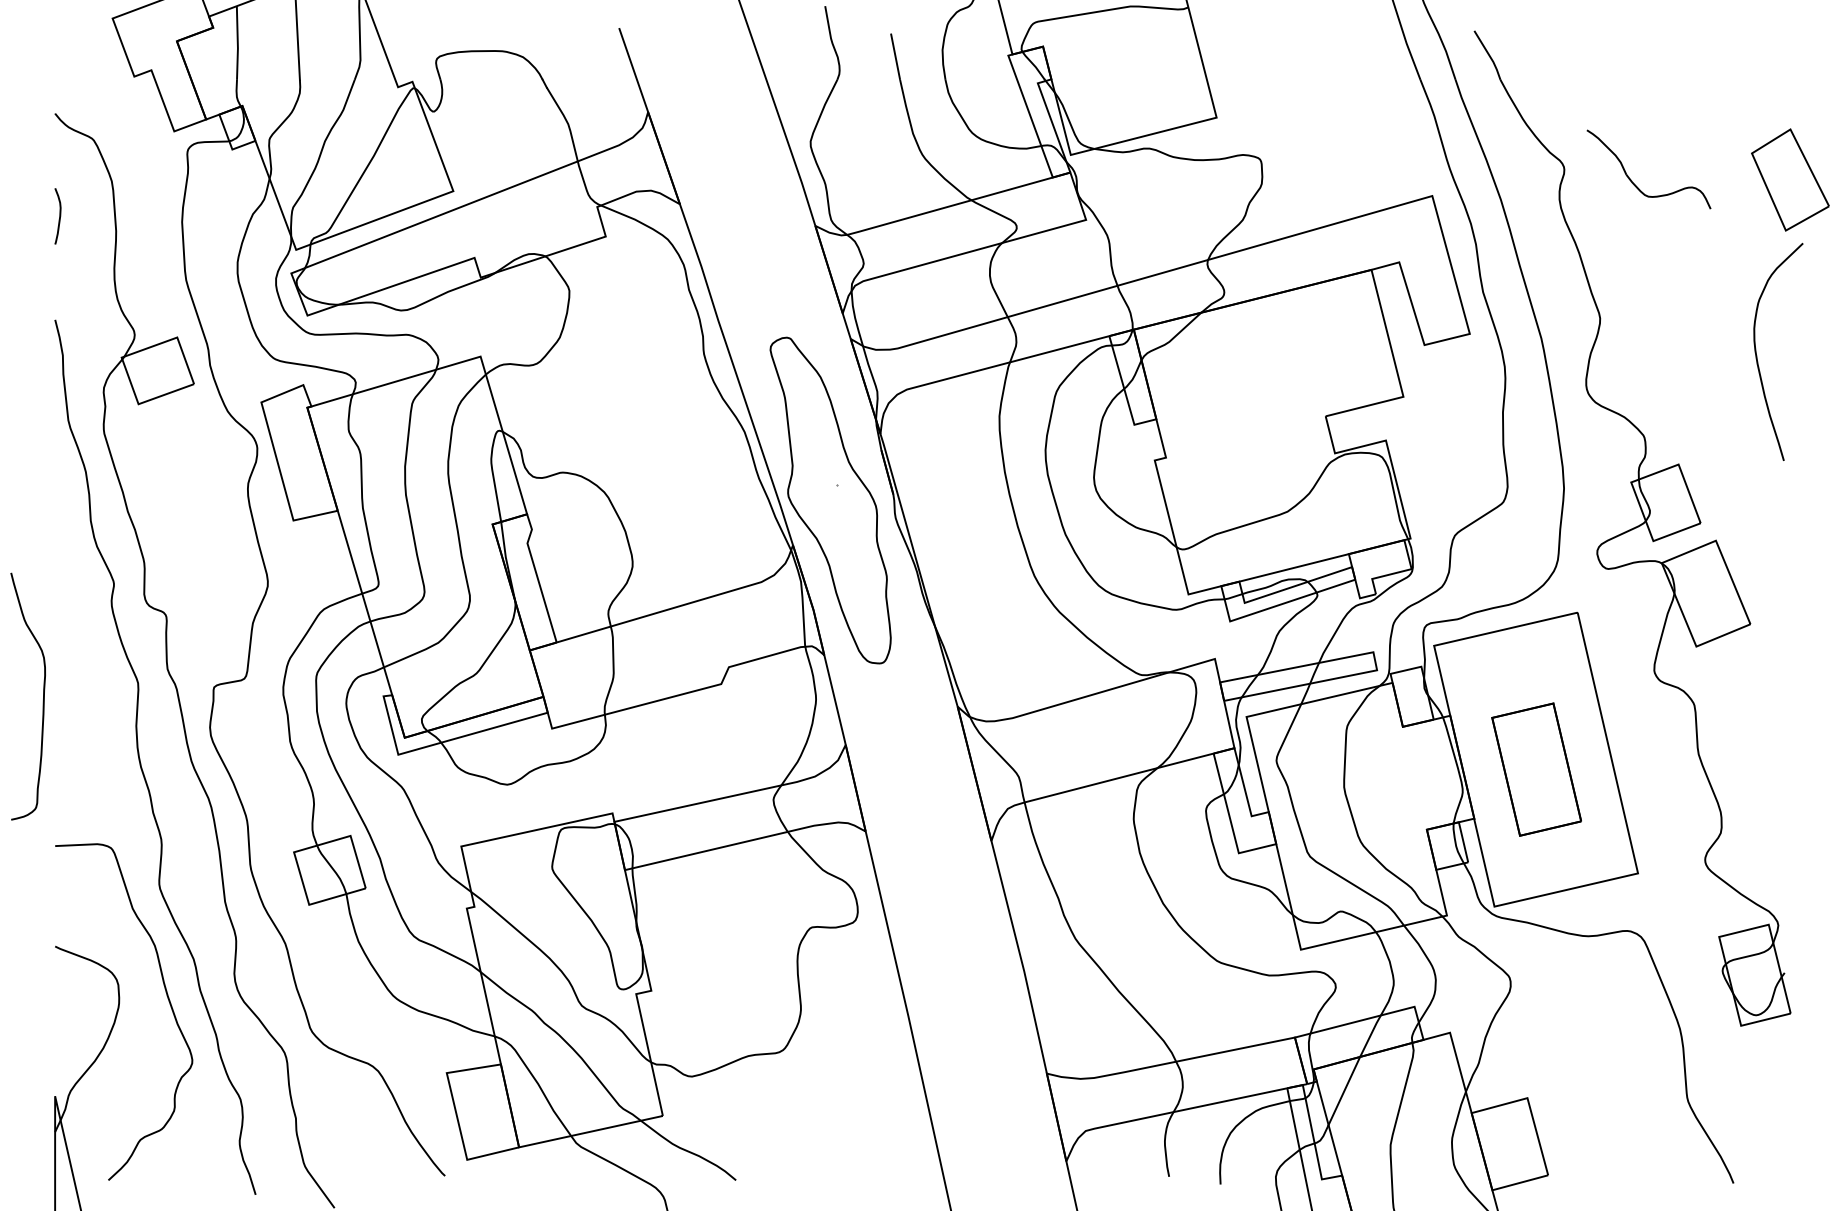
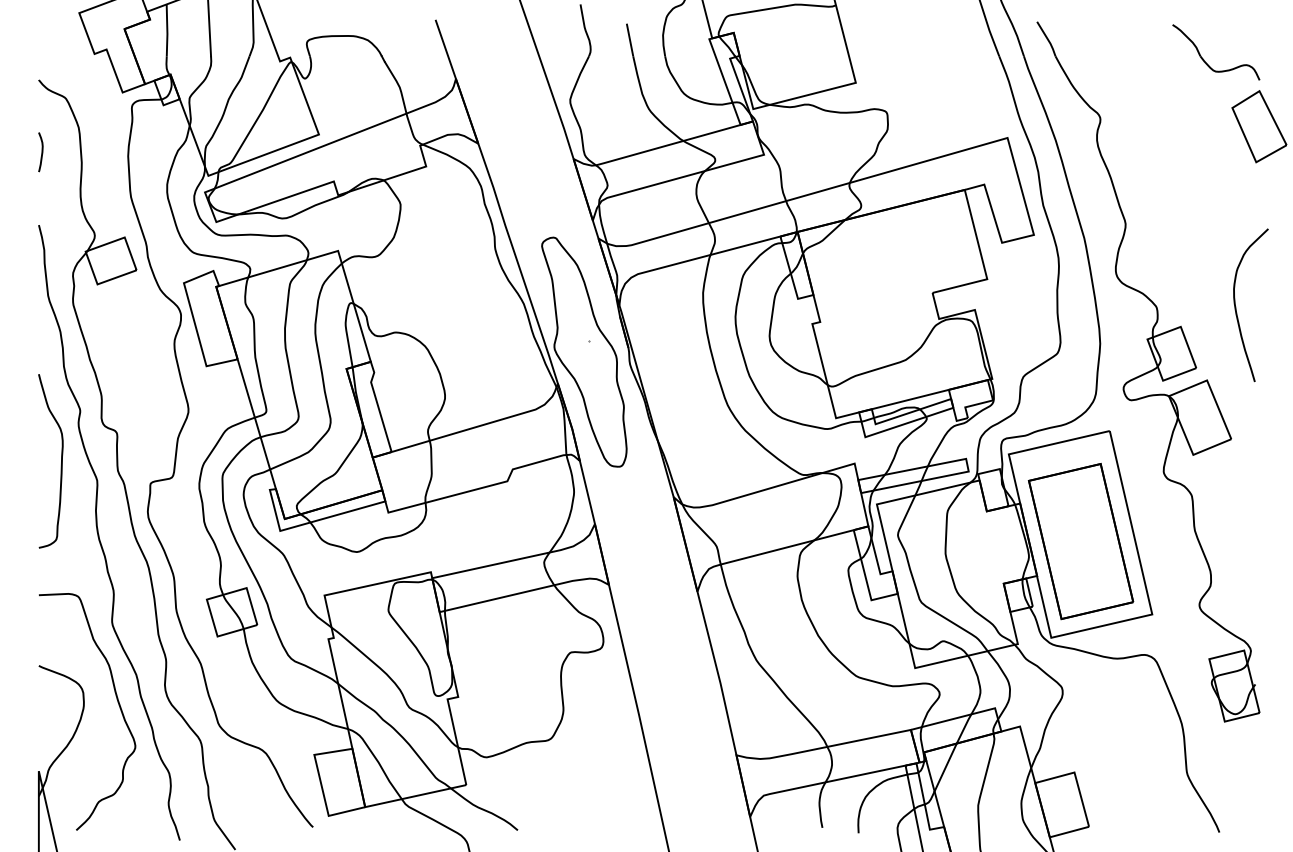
part: (1631, 179) -> (1203, 59), moved
curve: (1757, 355) -> (1236, 307), moved
curve: (42, 701) -> (60, 464), moved
part: (1536, 769) -> (1080, 541), size x1.67

